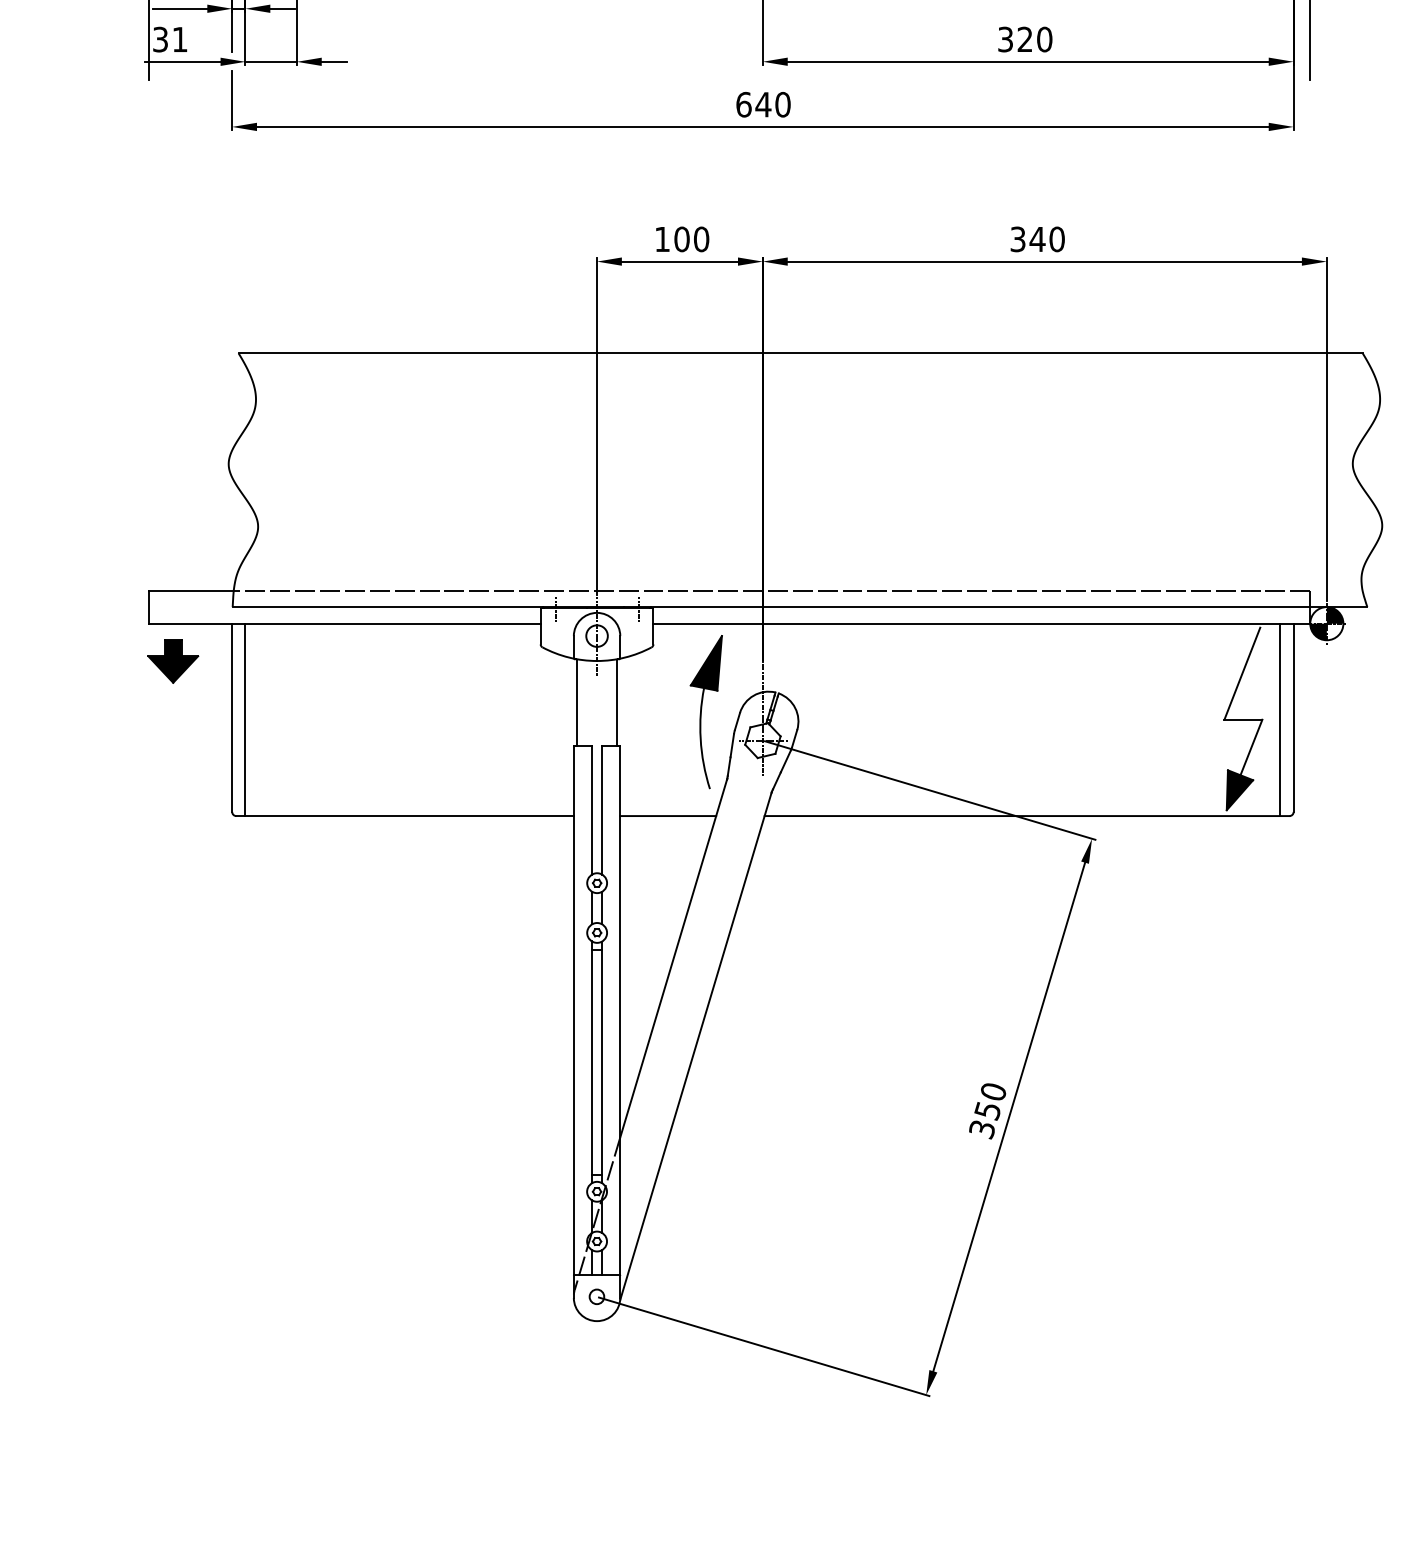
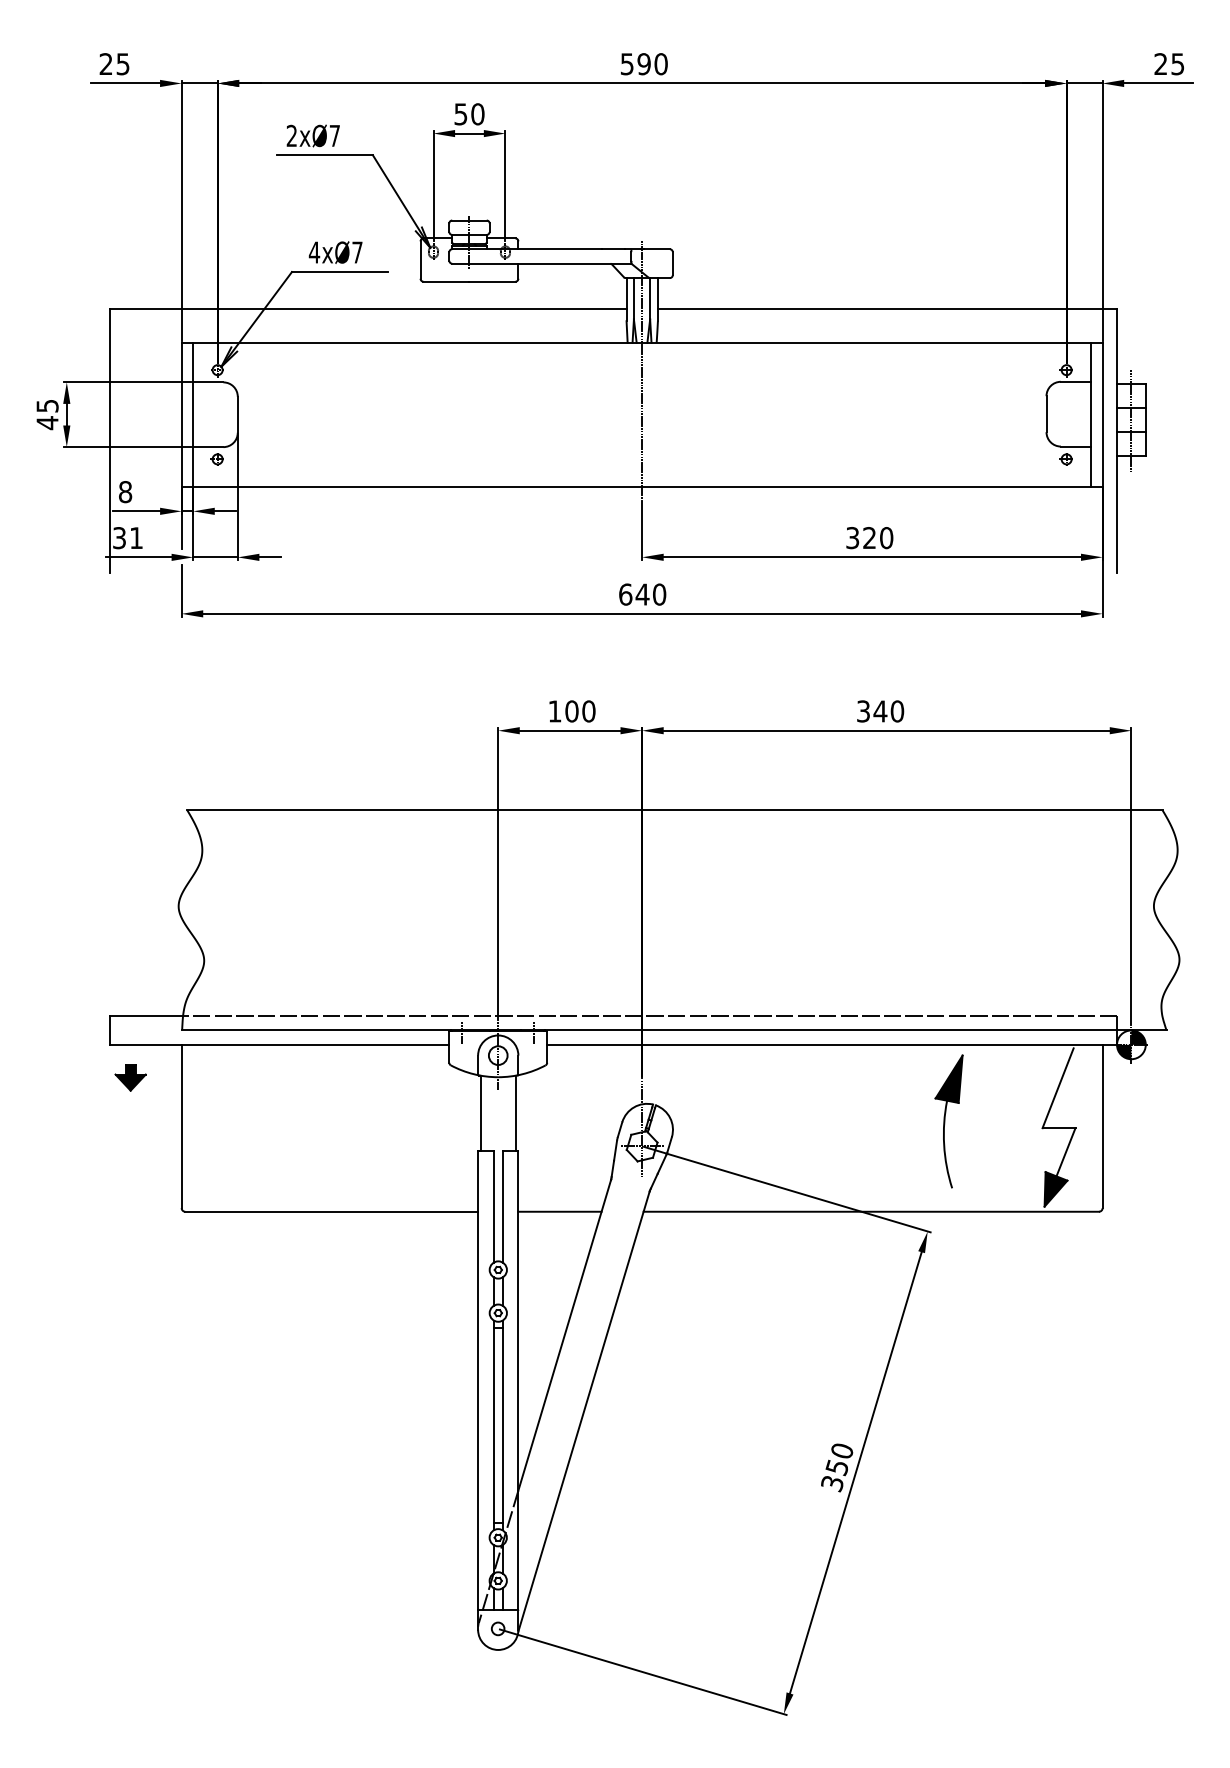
part: (173, 661) -> (130, 1077), size x0.7
part: (705, 712) -> (948, 1121), moved
line: (245, 718) -> (193, 1127), removed
line: (1280, 718) -> (1091, 1127), removed

